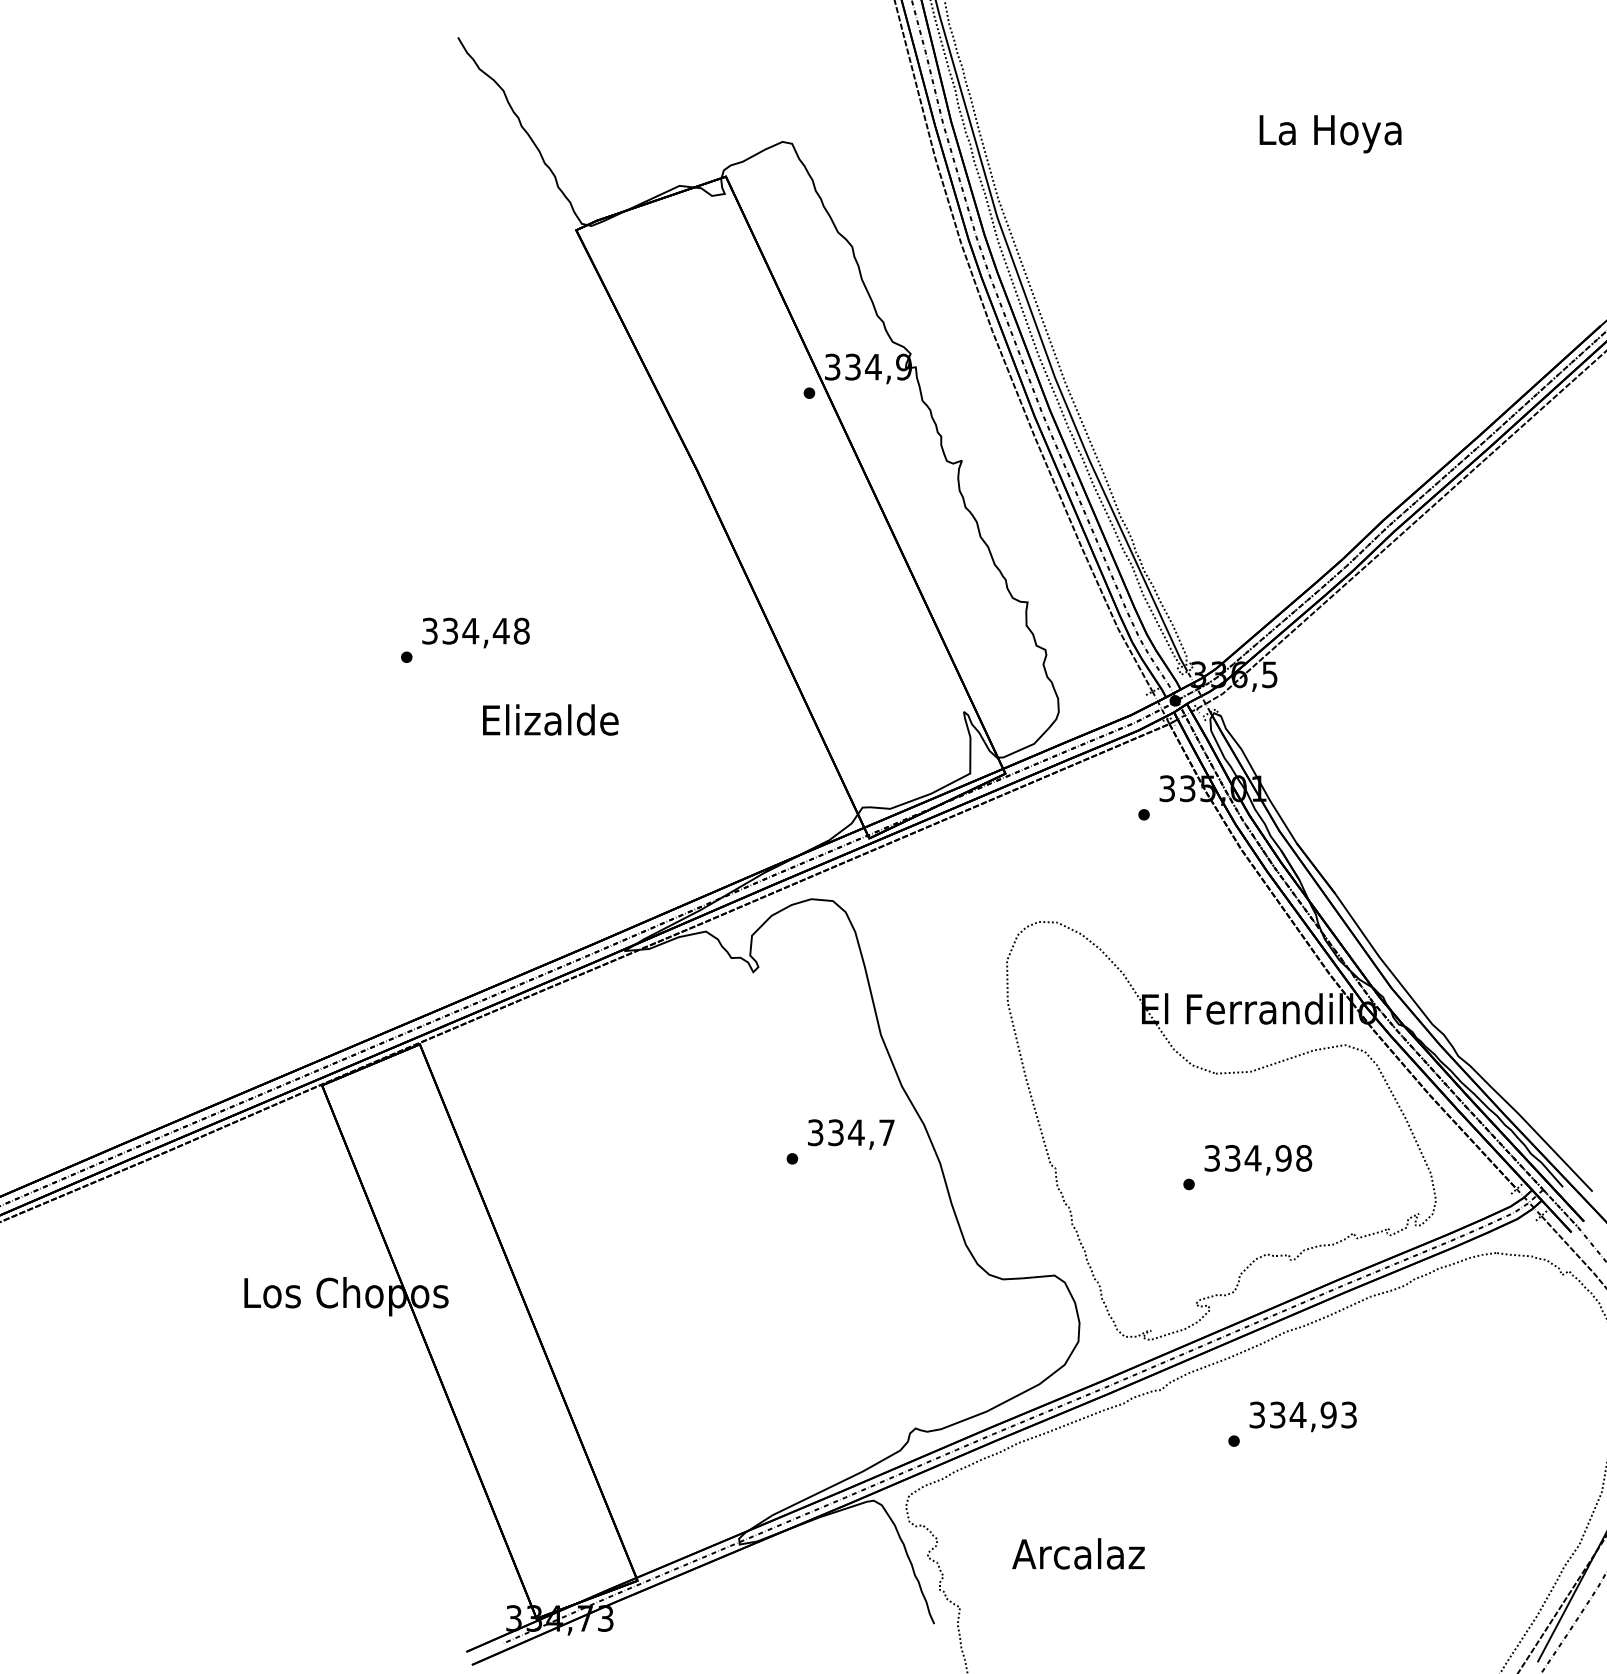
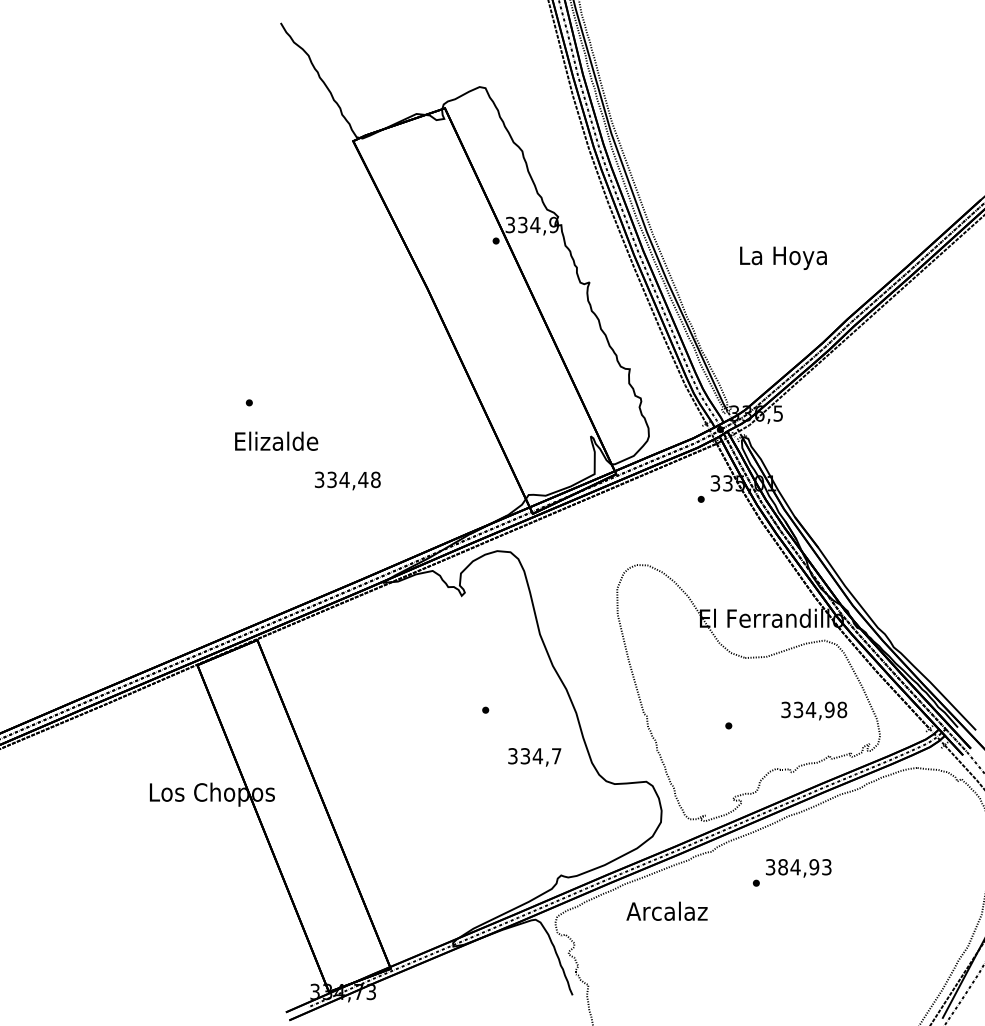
text: (1330, 132) -> (783, 257), moved
text: (475, 632) -> (347, 480), moved
text: (550, 718) -> (276, 440), moved
text: (850, 1134) -> (534, 757), moved
text: (1258, 1159) -> (814, 710), moved
text: (1276, 1415) -> (782, 867), 334,93 -> 384,93
text: (1077, 1552) -> (666, 910), moved

